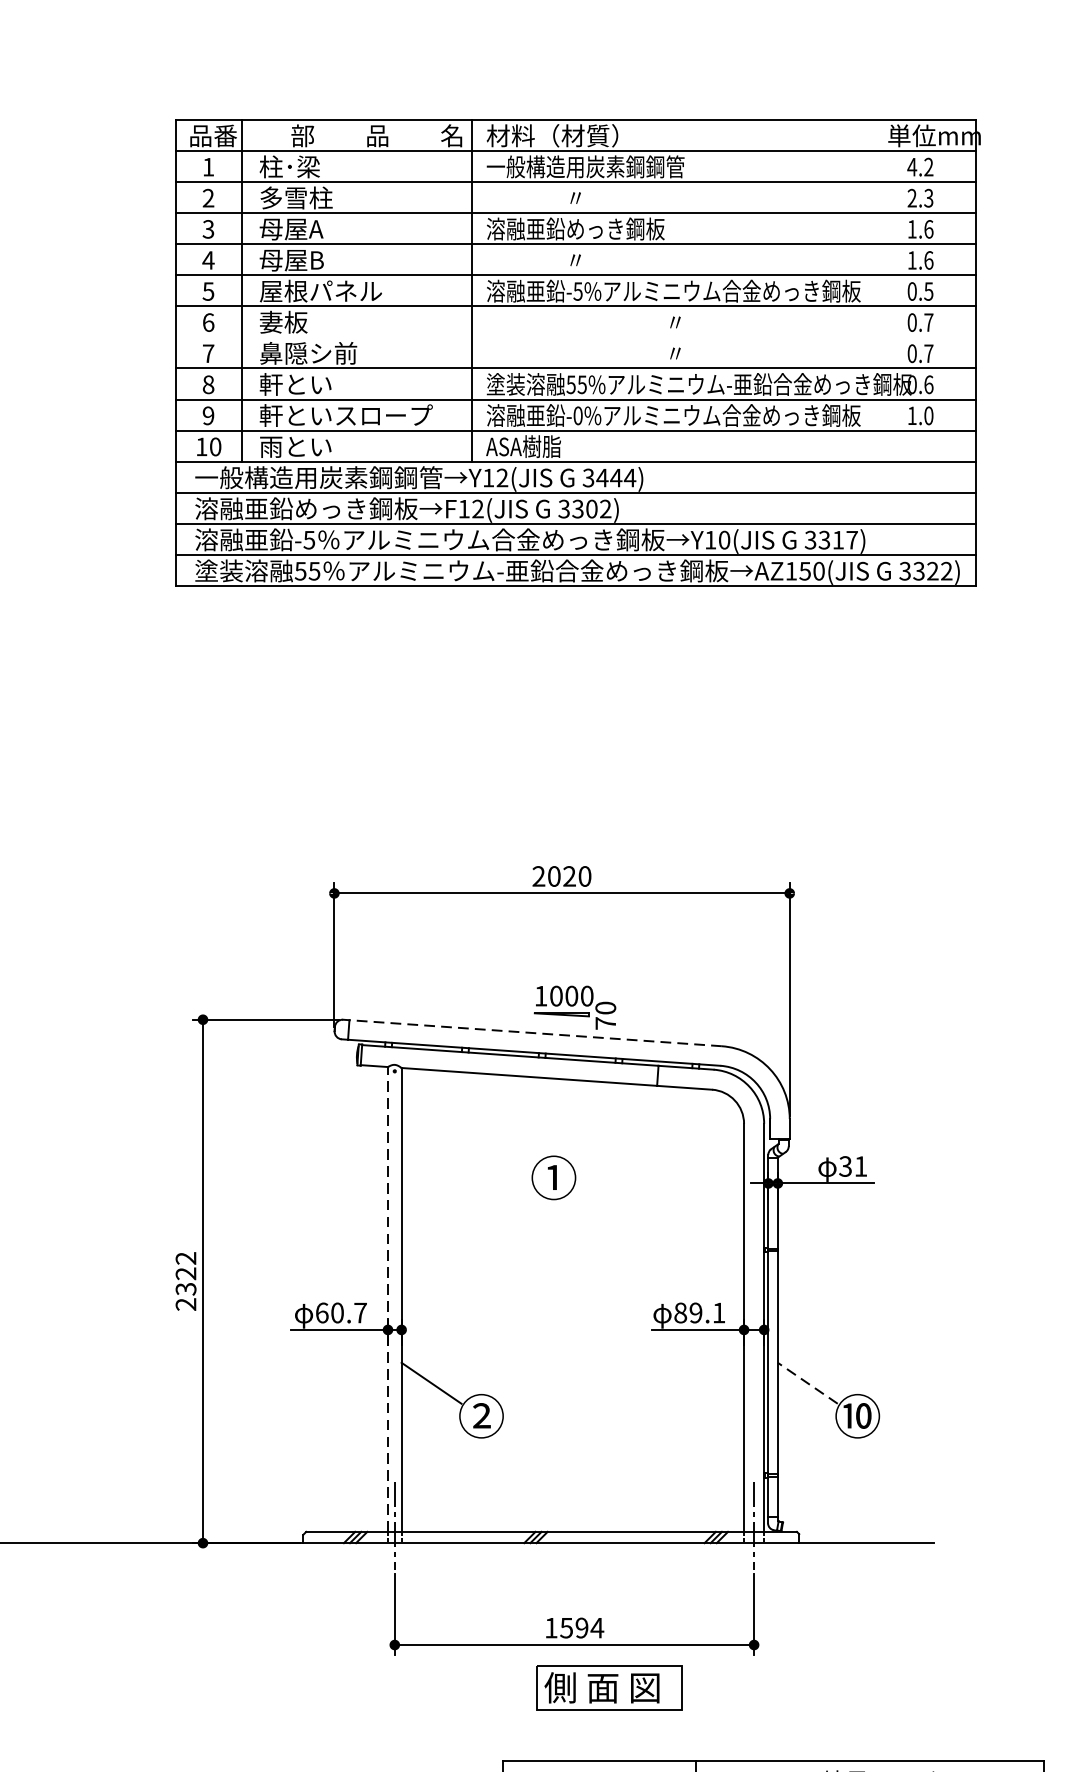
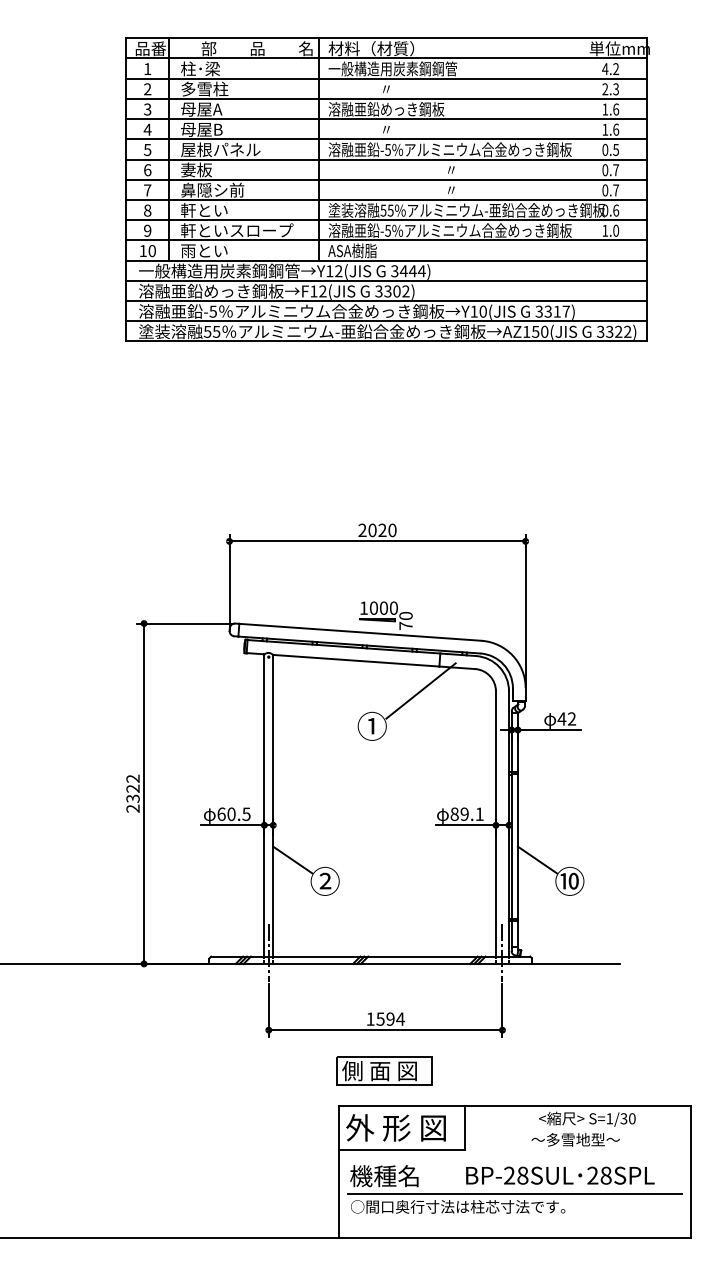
line: (575, 336) -> (386, 179), added
text: (577, 415) -> (387, 230), -0% -> -5%
line: (534, 1033) -> (359, 632), dashed -> solid
line: (628, 1122) -> (420, 690), added
text: (852, 1165) -> (566, 718), 31 -> 42
line: (388, 1297) -> (264, 804), dashed -> solid
text: (360, 1313) -> (246, 814), 60.7 -> 60.5
line: (807, 1382) -> (537, 859), dashed -> solid
part: (609, 1687) -> (384, 1070), moved

